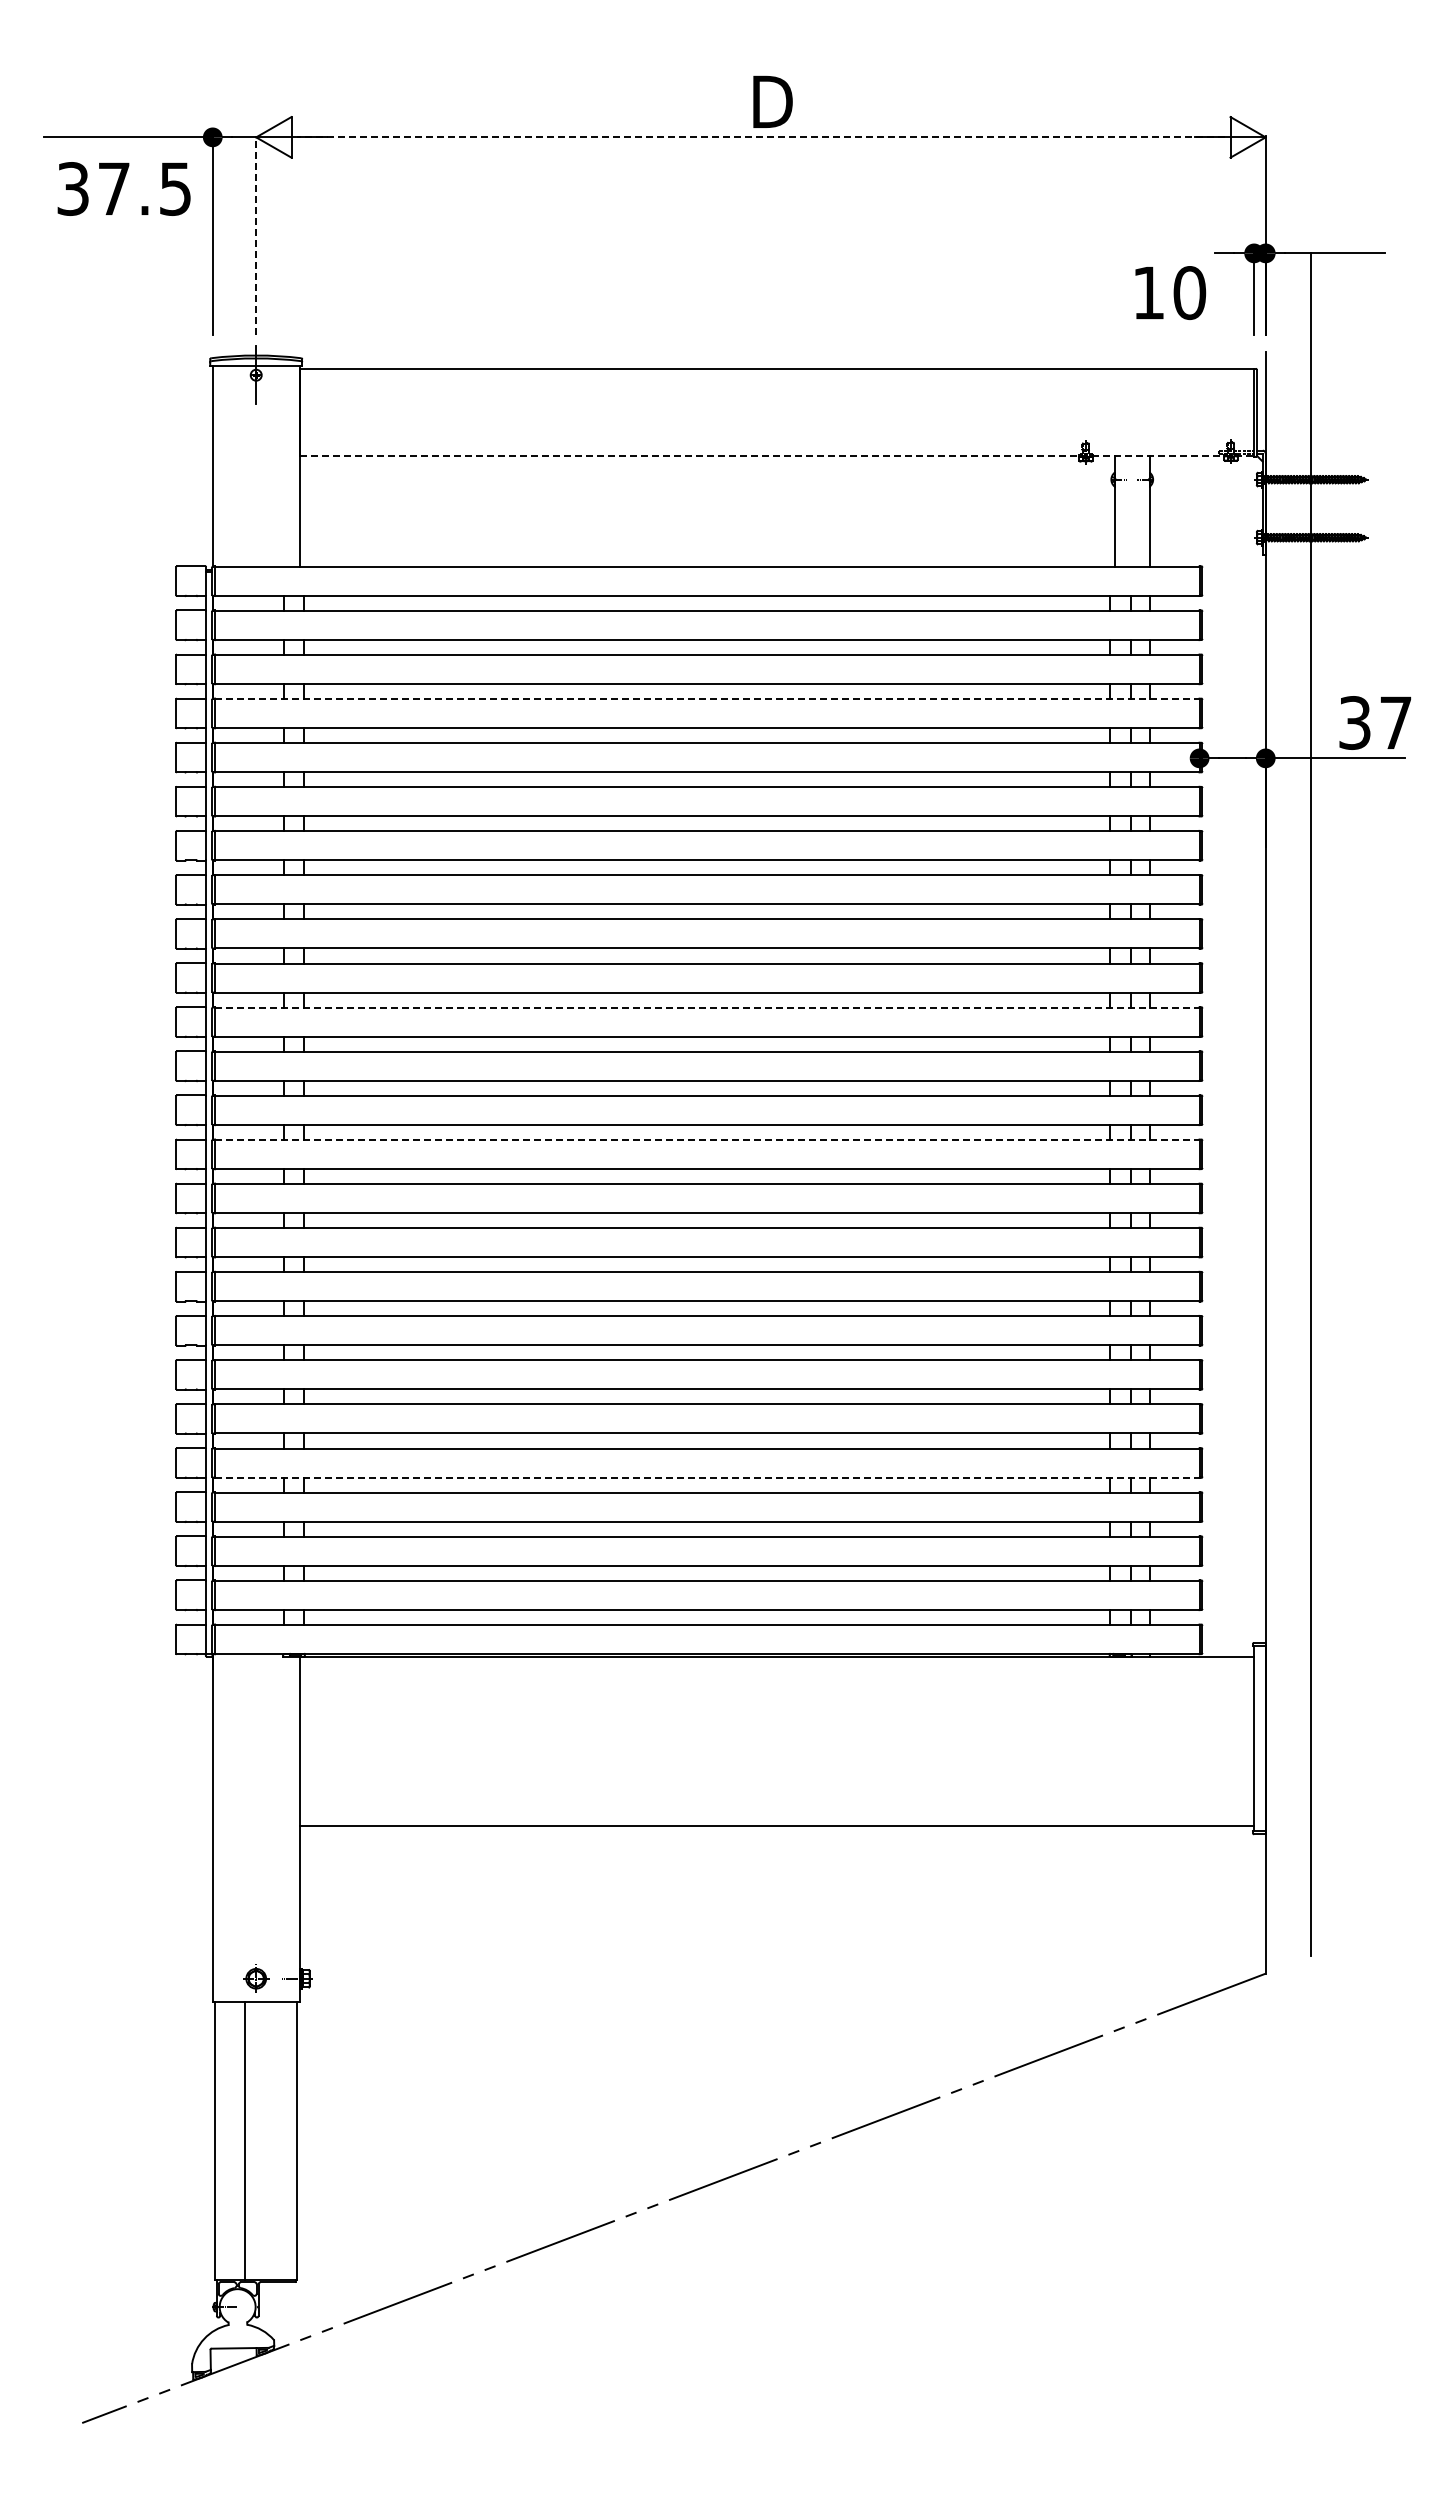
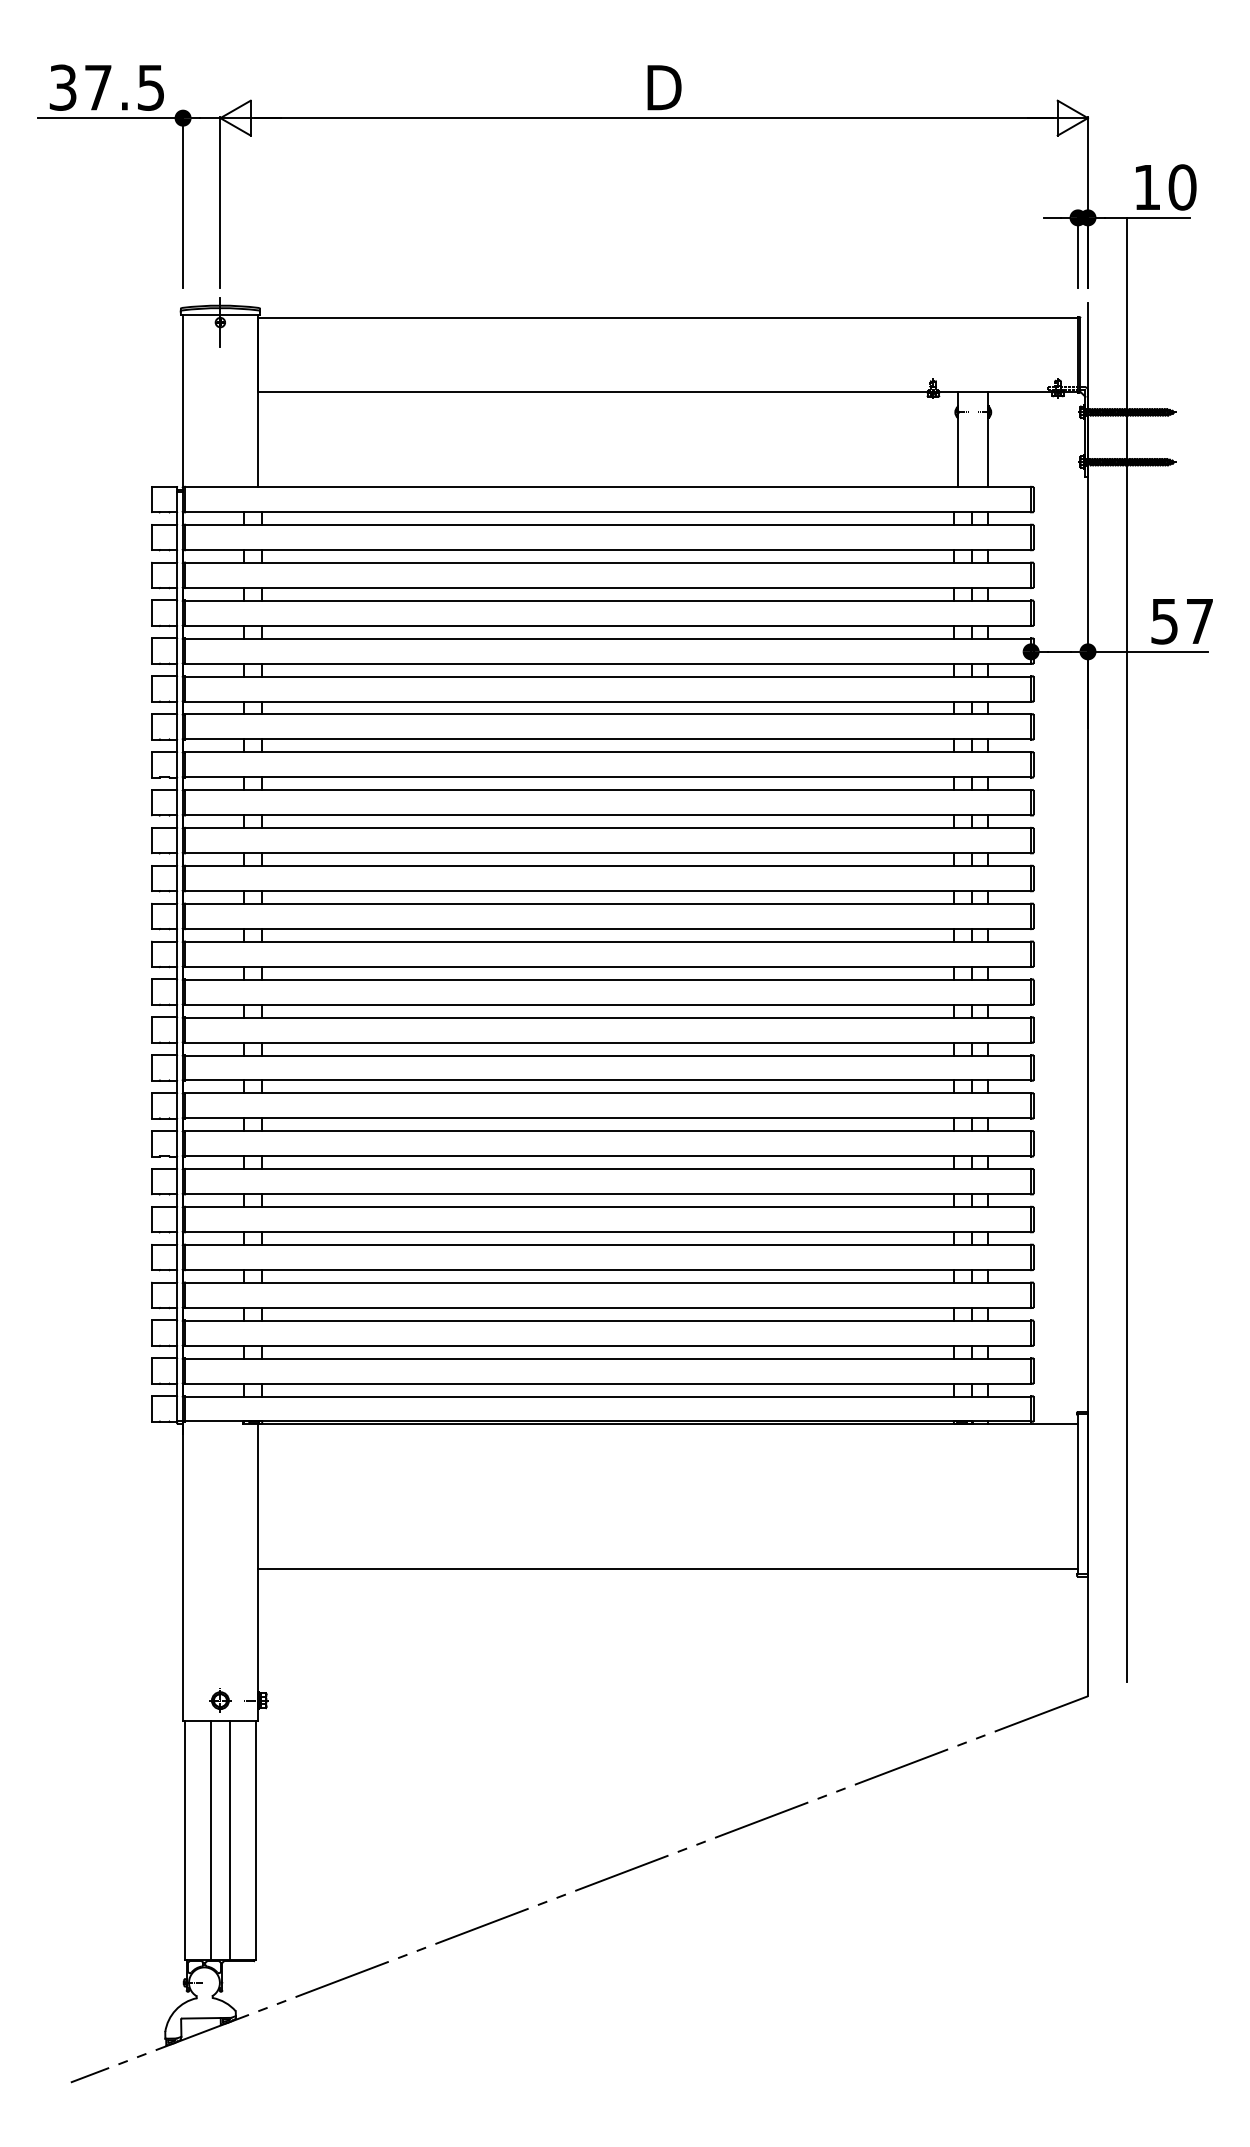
line: (760, 137) -> (653, 118), dashed -> solid
text: (123, 188) -> (106, 87), moved
line: (256, 234) -> (220, 201), dashed -> solid
text: (1170, 292) -> (1165, 187), moved
line: (777, 456) -> (668, 392), dashed -> solid
line: (707, 698) -> (608, 600), dashed -> solid
text: (1355, 722) -> (1165, 621), 37 -> 57
line: (707, 1007) -> (608, 865), dashed -> solid
line: (707, 1139) -> (608, 979), dashed -> solid
line: (707, 1477) -> (608, 1269), dashed -> solid
line: (267, 2140) -> (230, 1839), added

